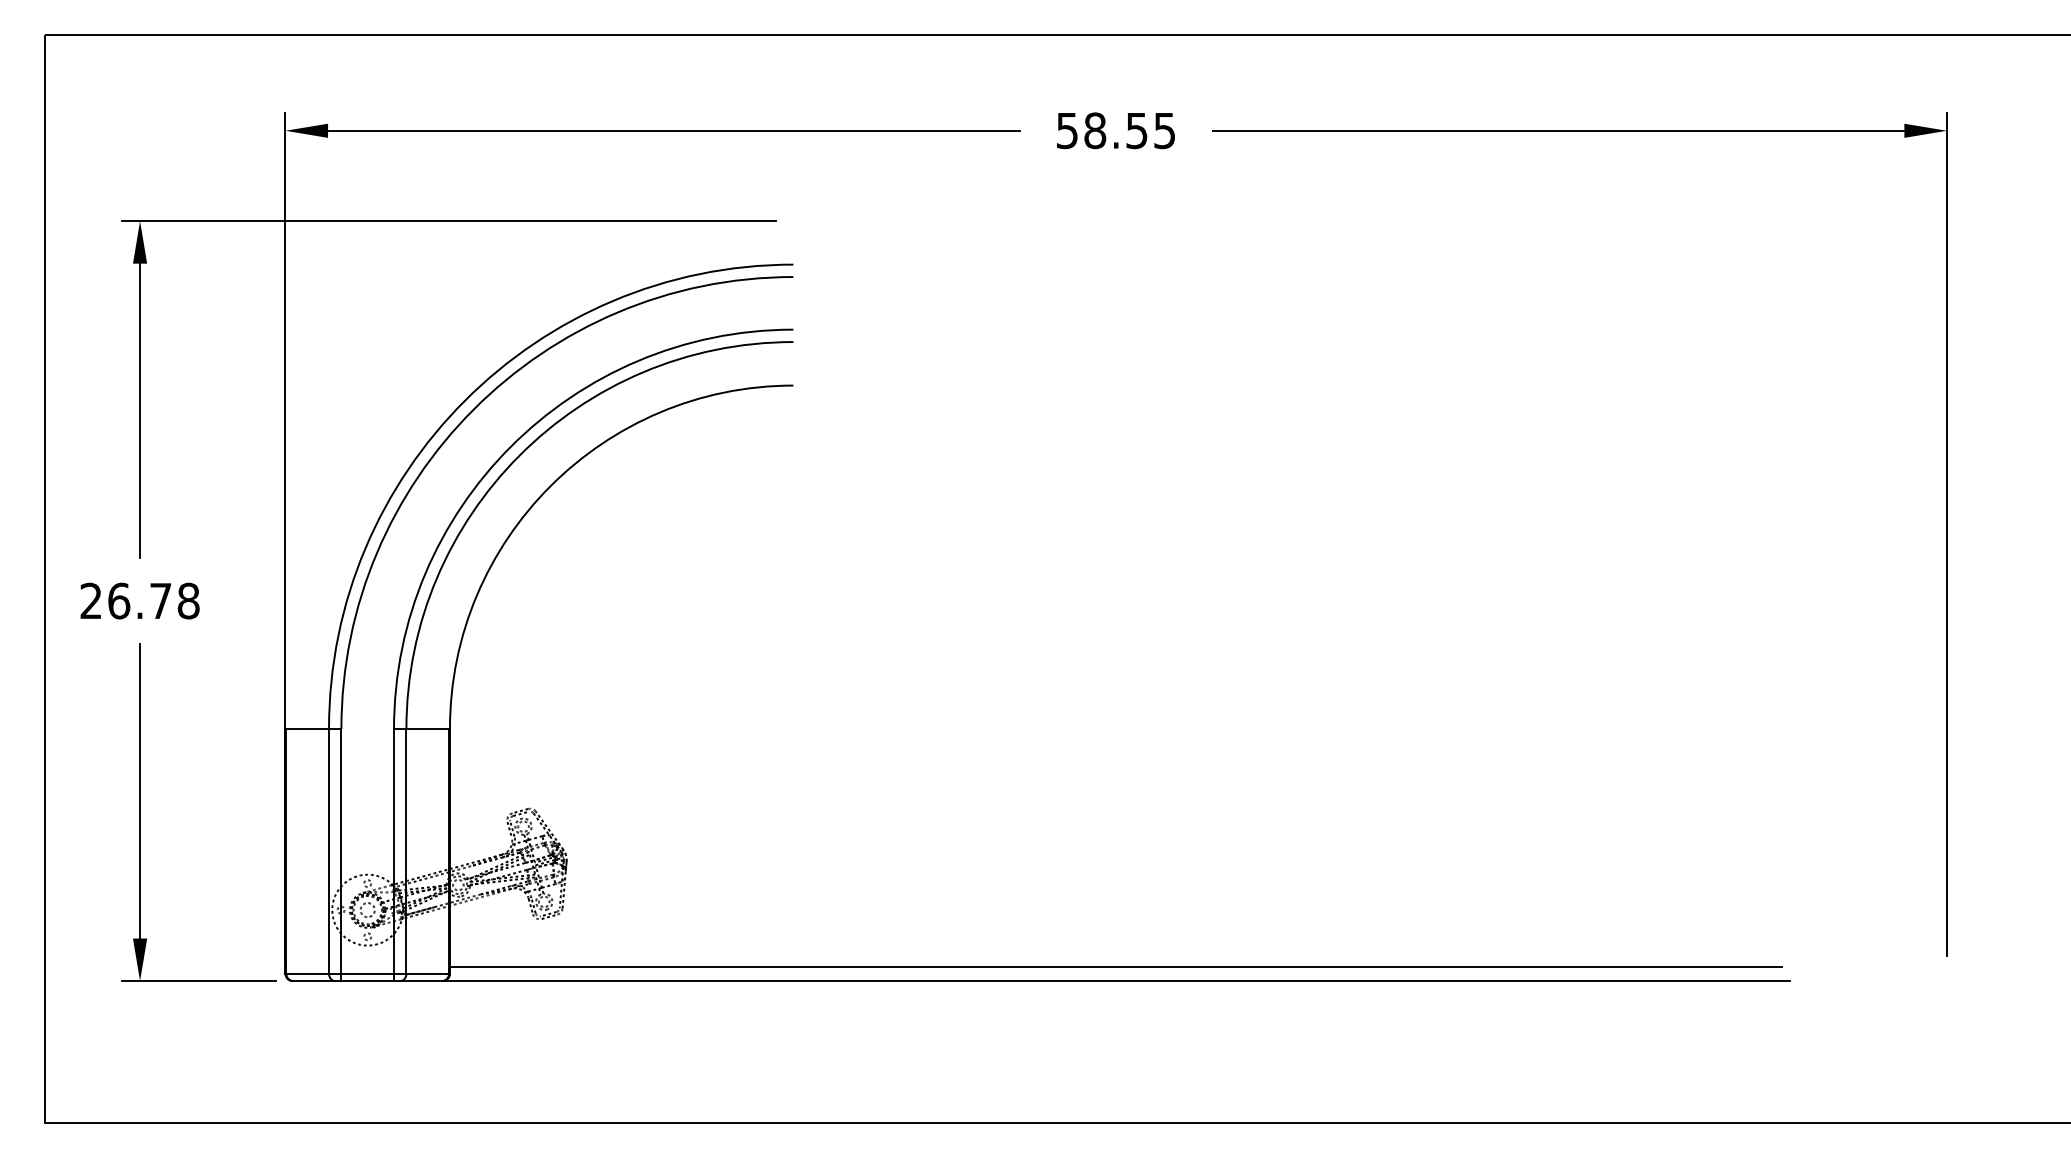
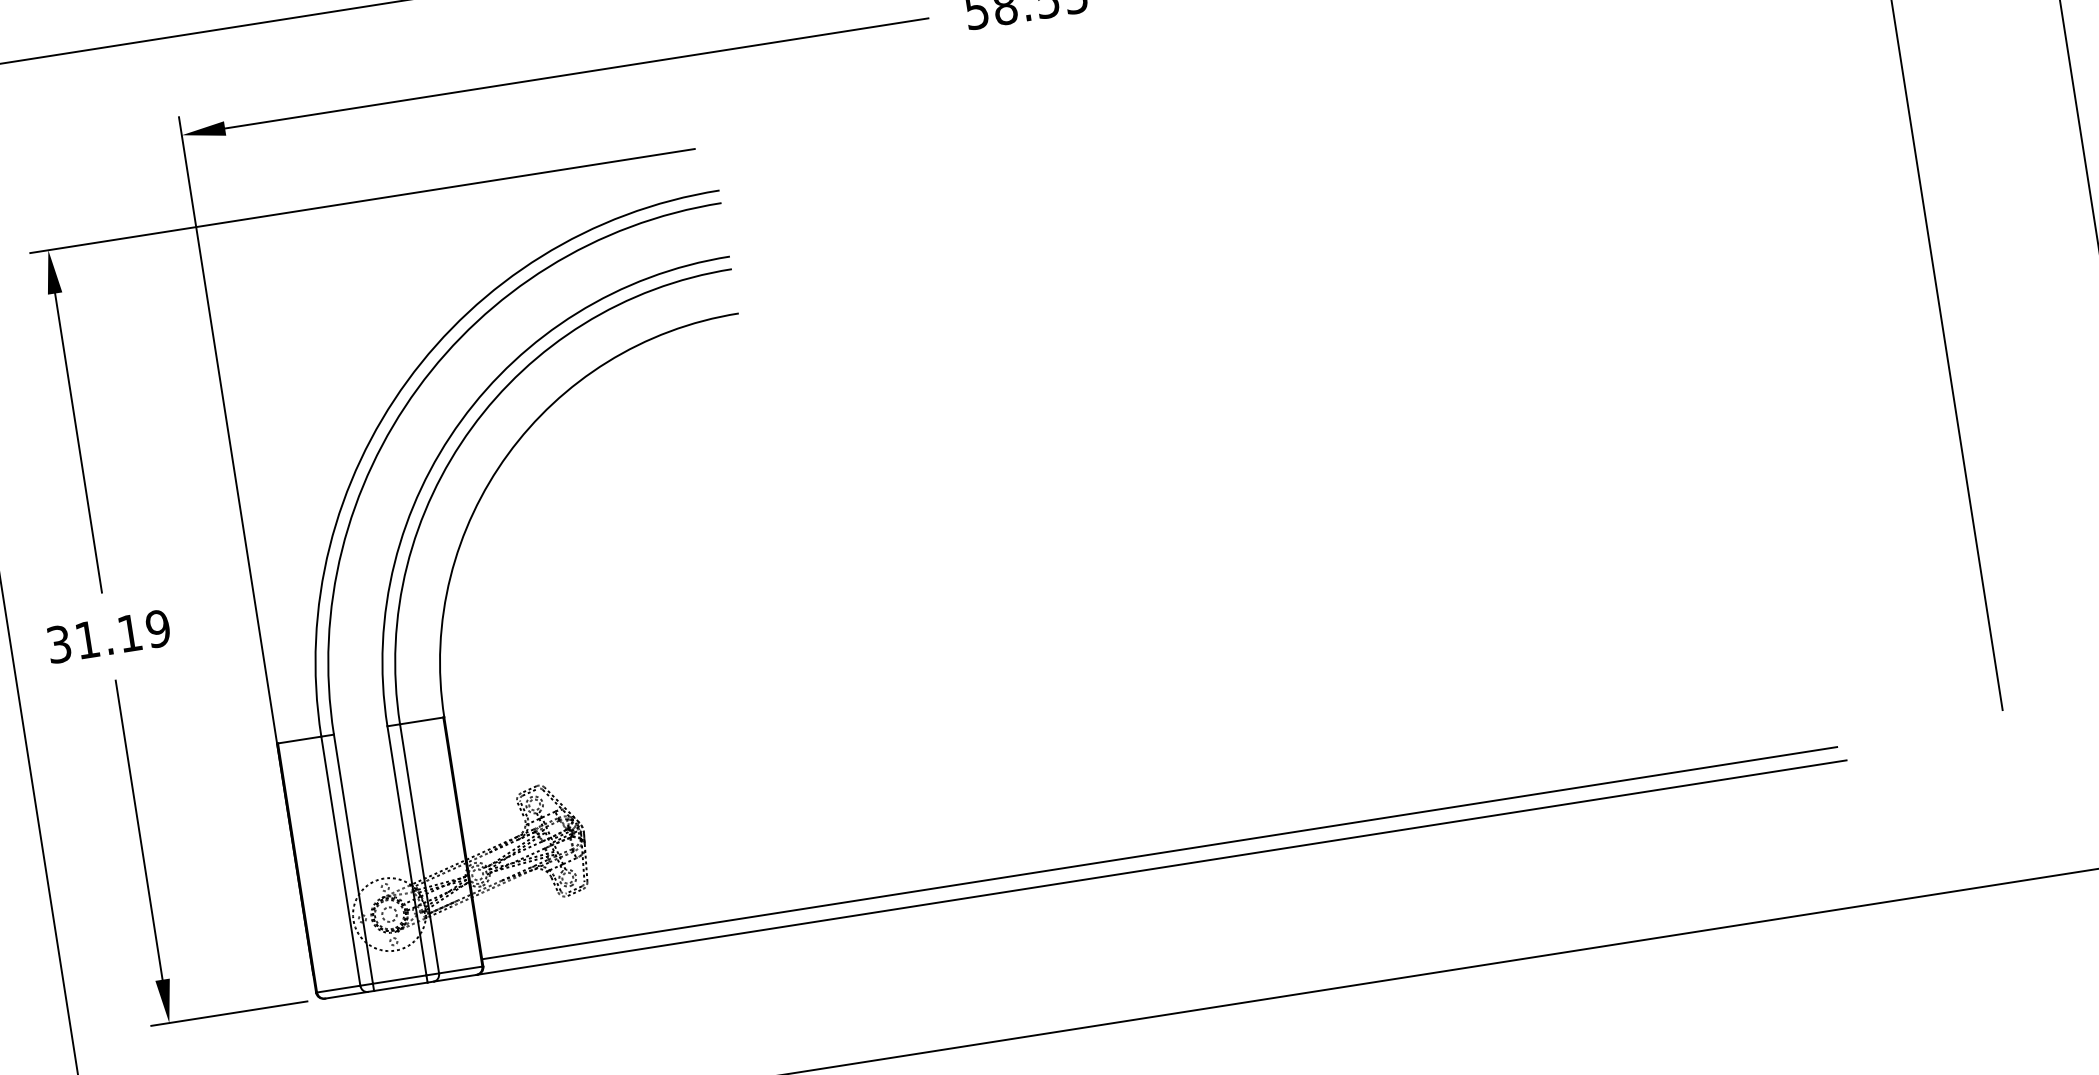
text: (139, 600) -> (108, 636), 26.78 -> 31.19

